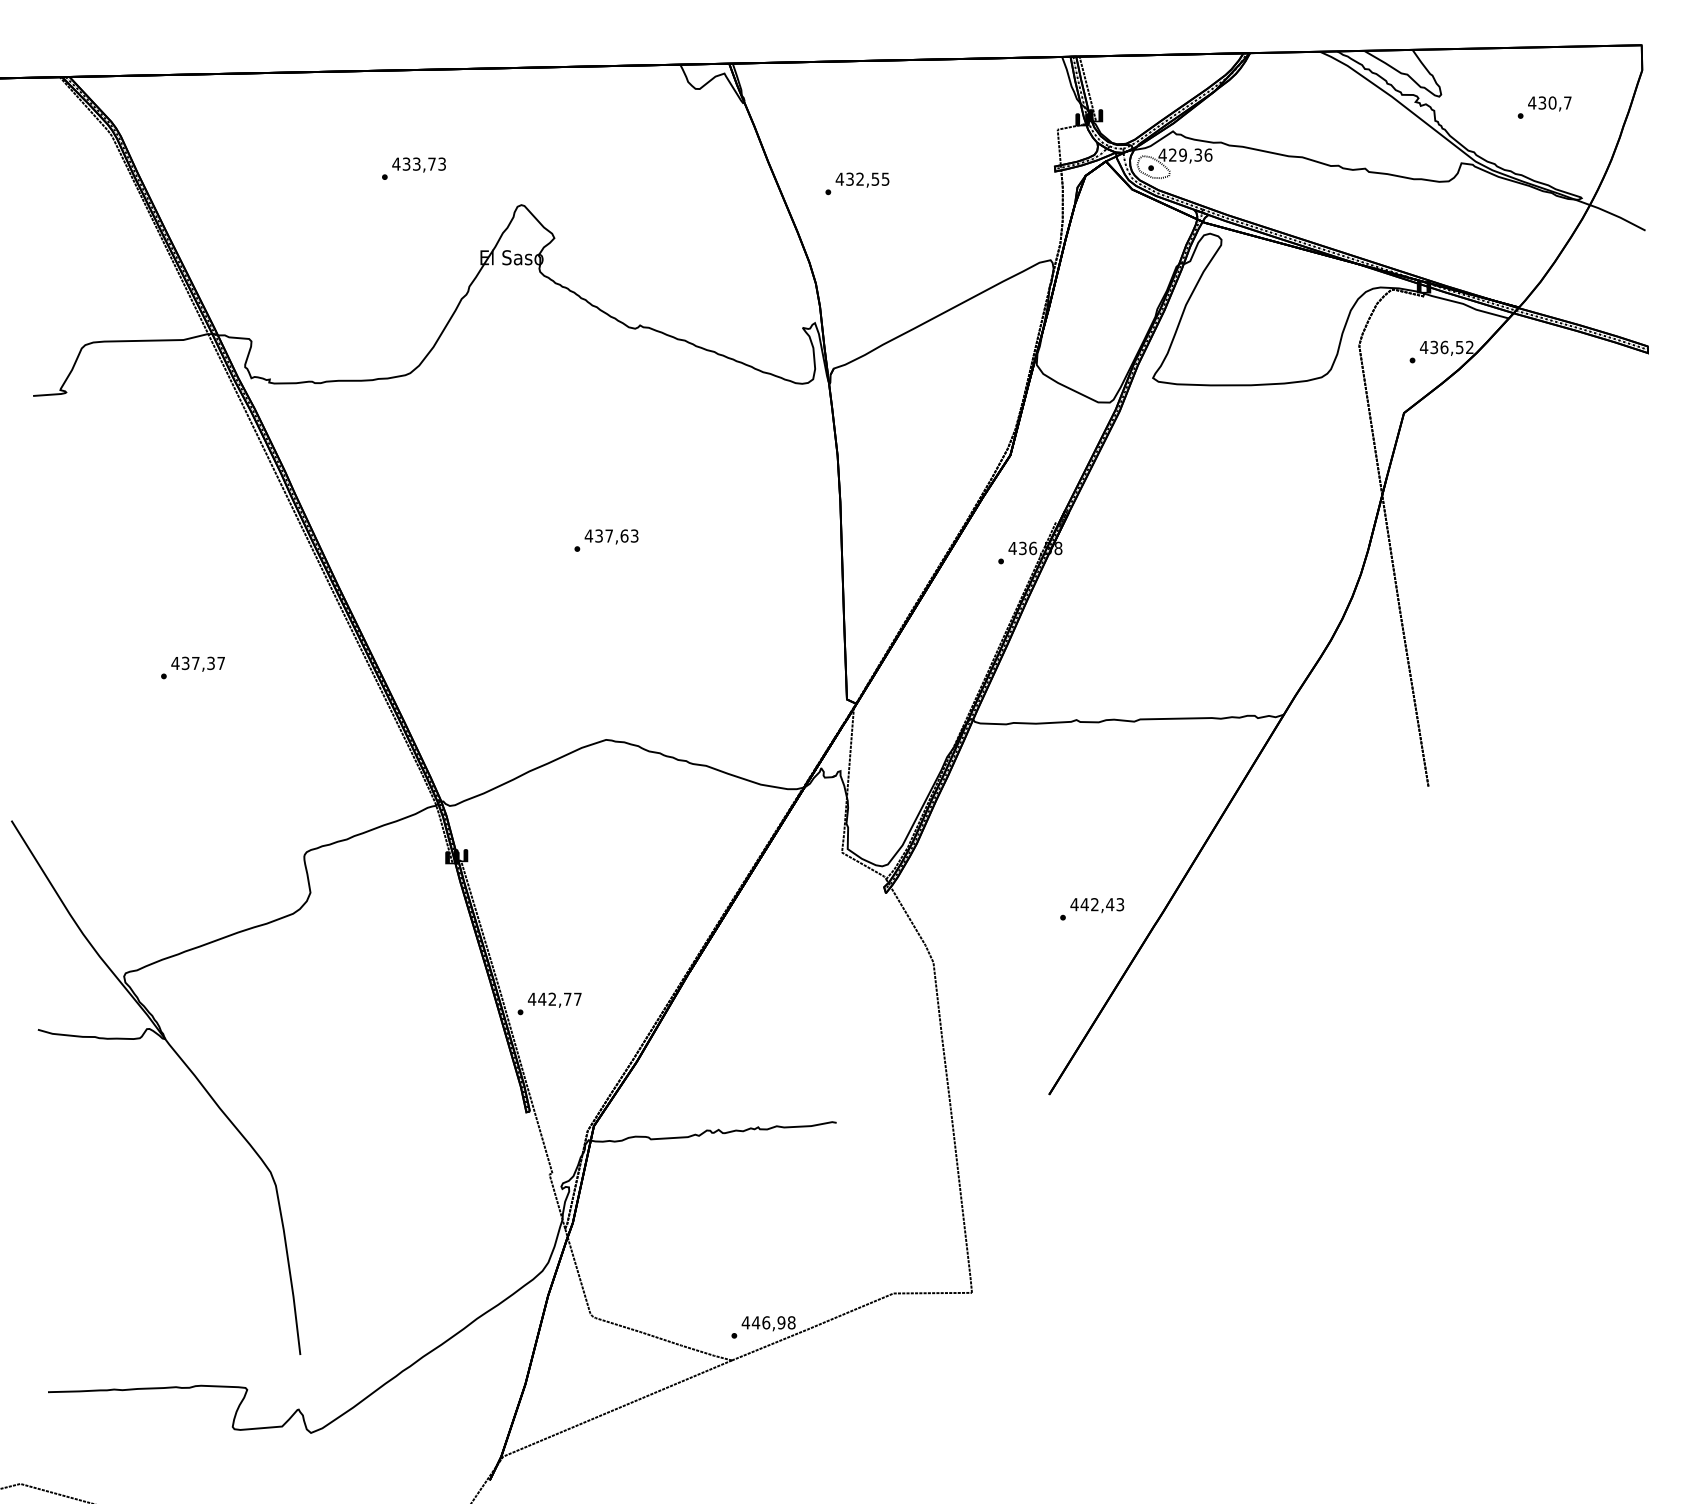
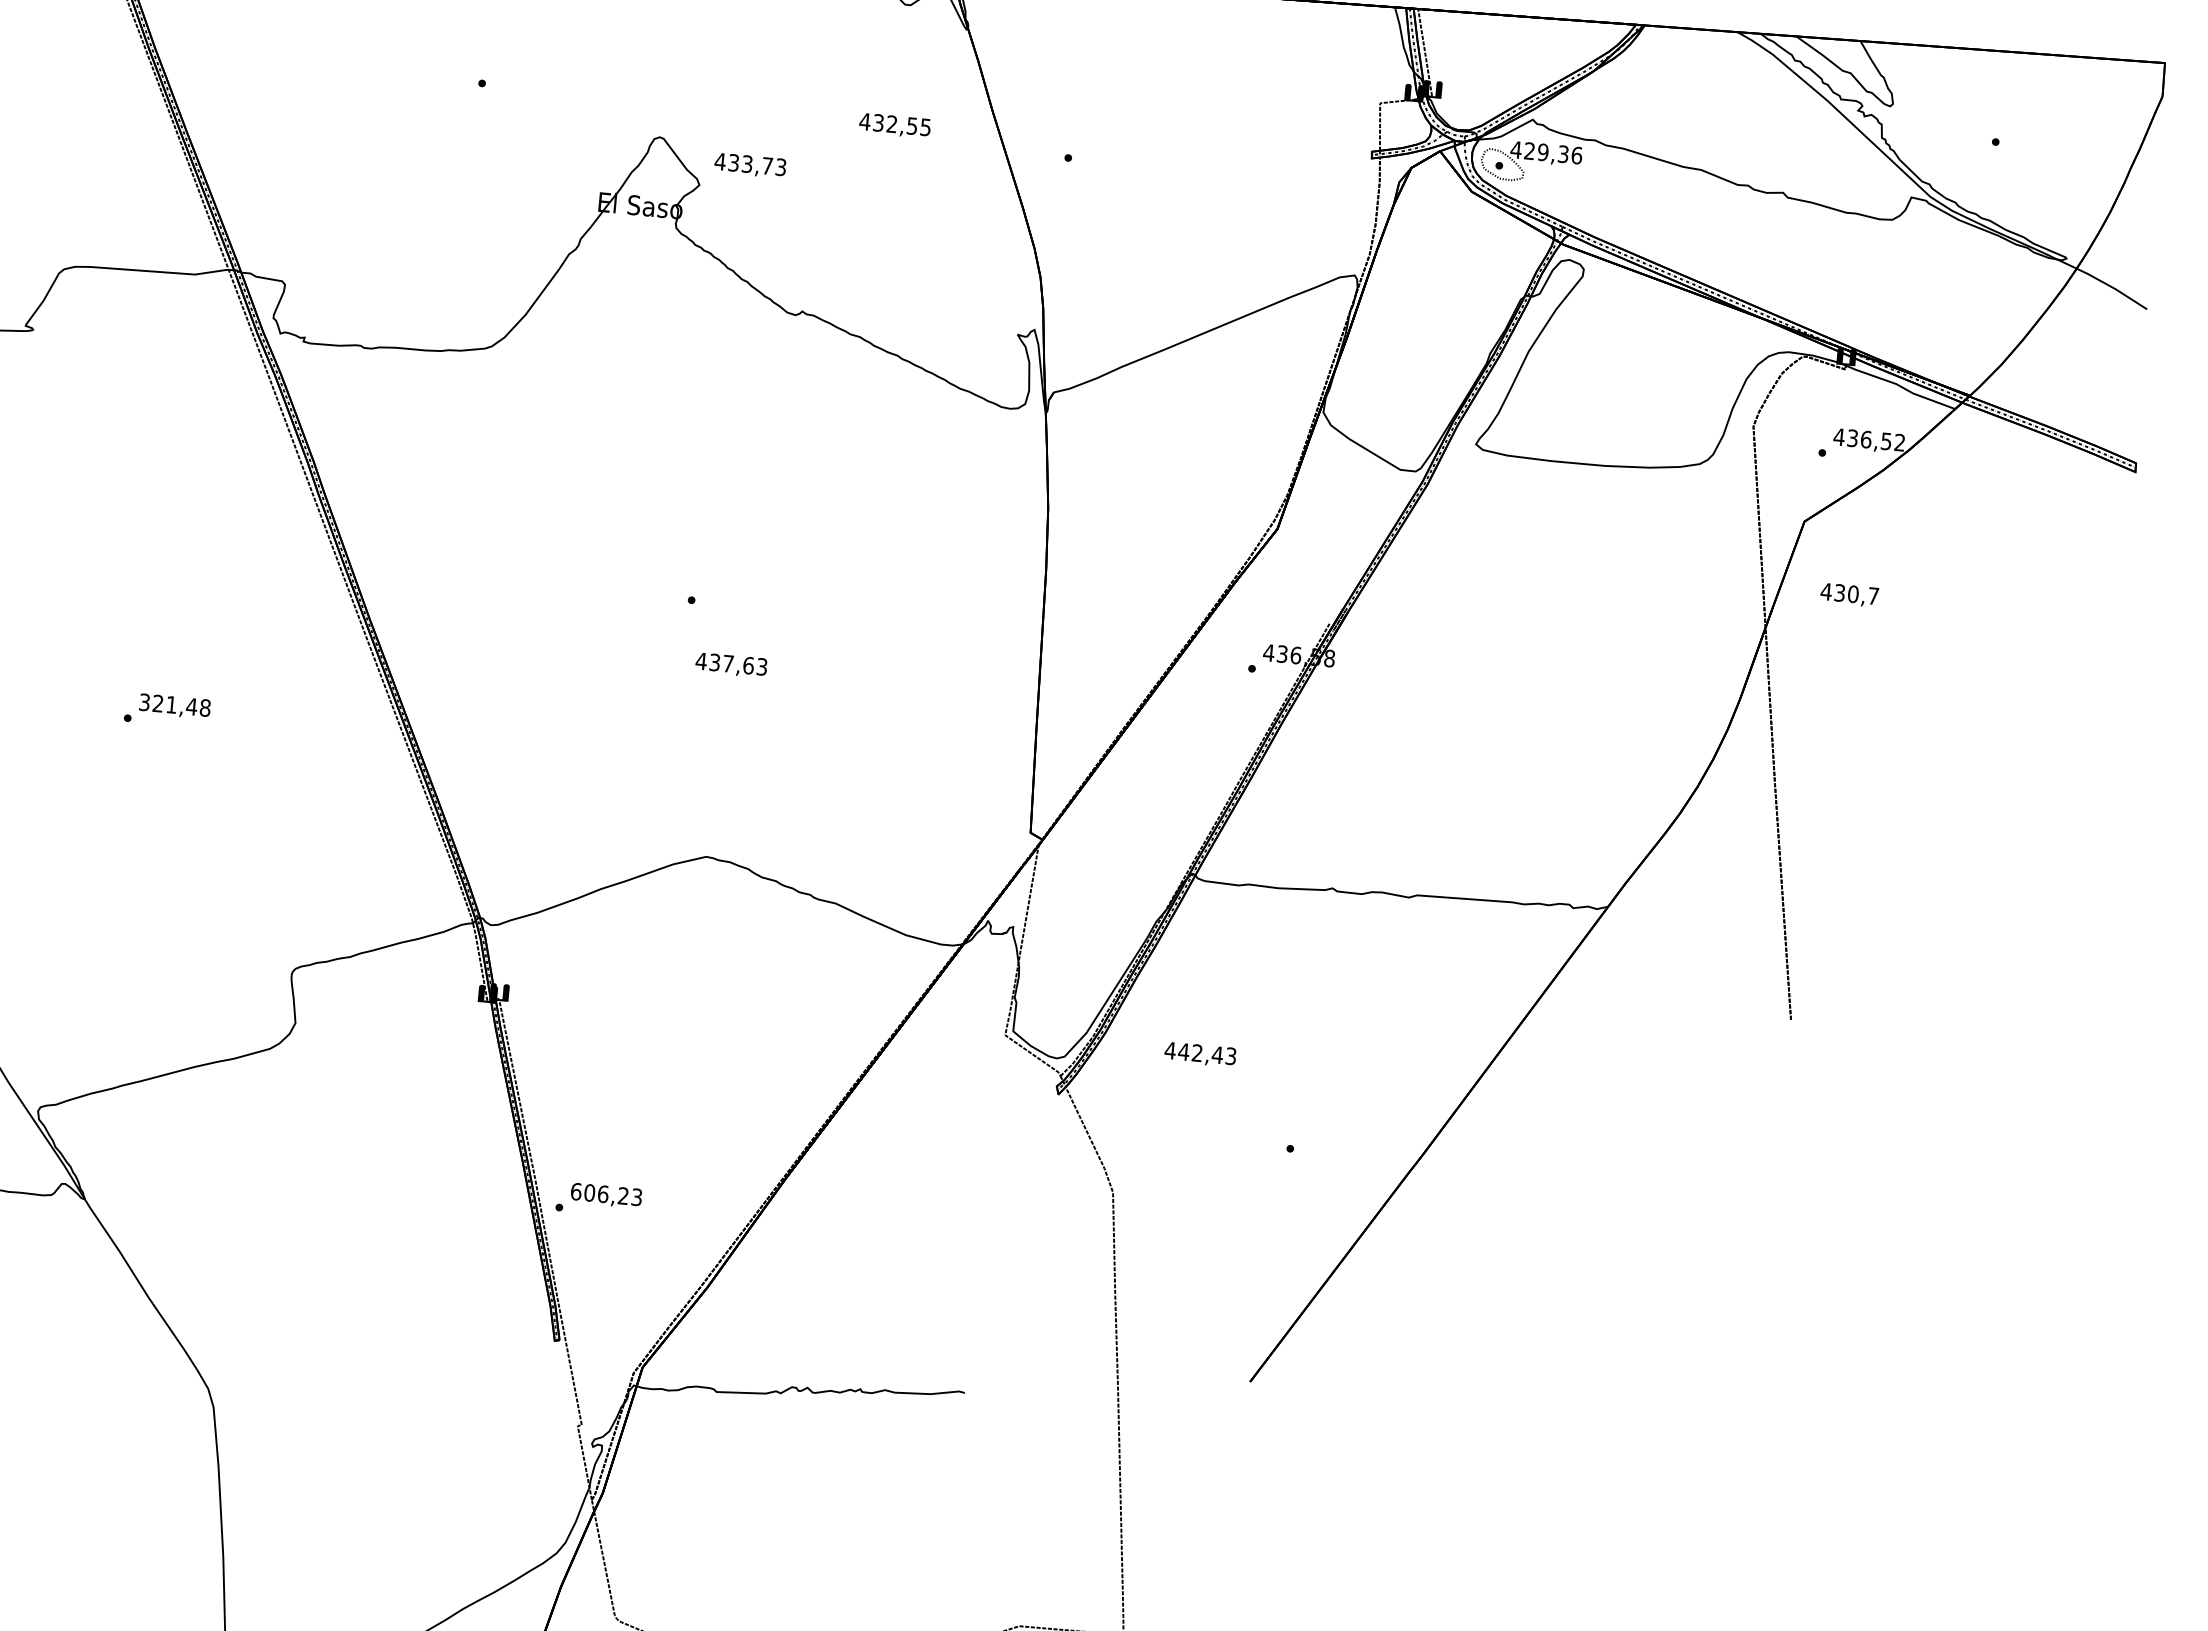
text: (1549, 103) -> (1849, 594), moved
text: (418, 164) -> (749, 164), moved
text: (862, 179) -> (895, 124), moved
text: (611, 536) -> (731, 664), moved
text: (198, 663) -> (175, 705), 437,37 -> 321,48
text: (1097, 905) -> (1200, 1054), moved
text: (554, 998) -> (606, 1193), 442,77 -> 606,23

